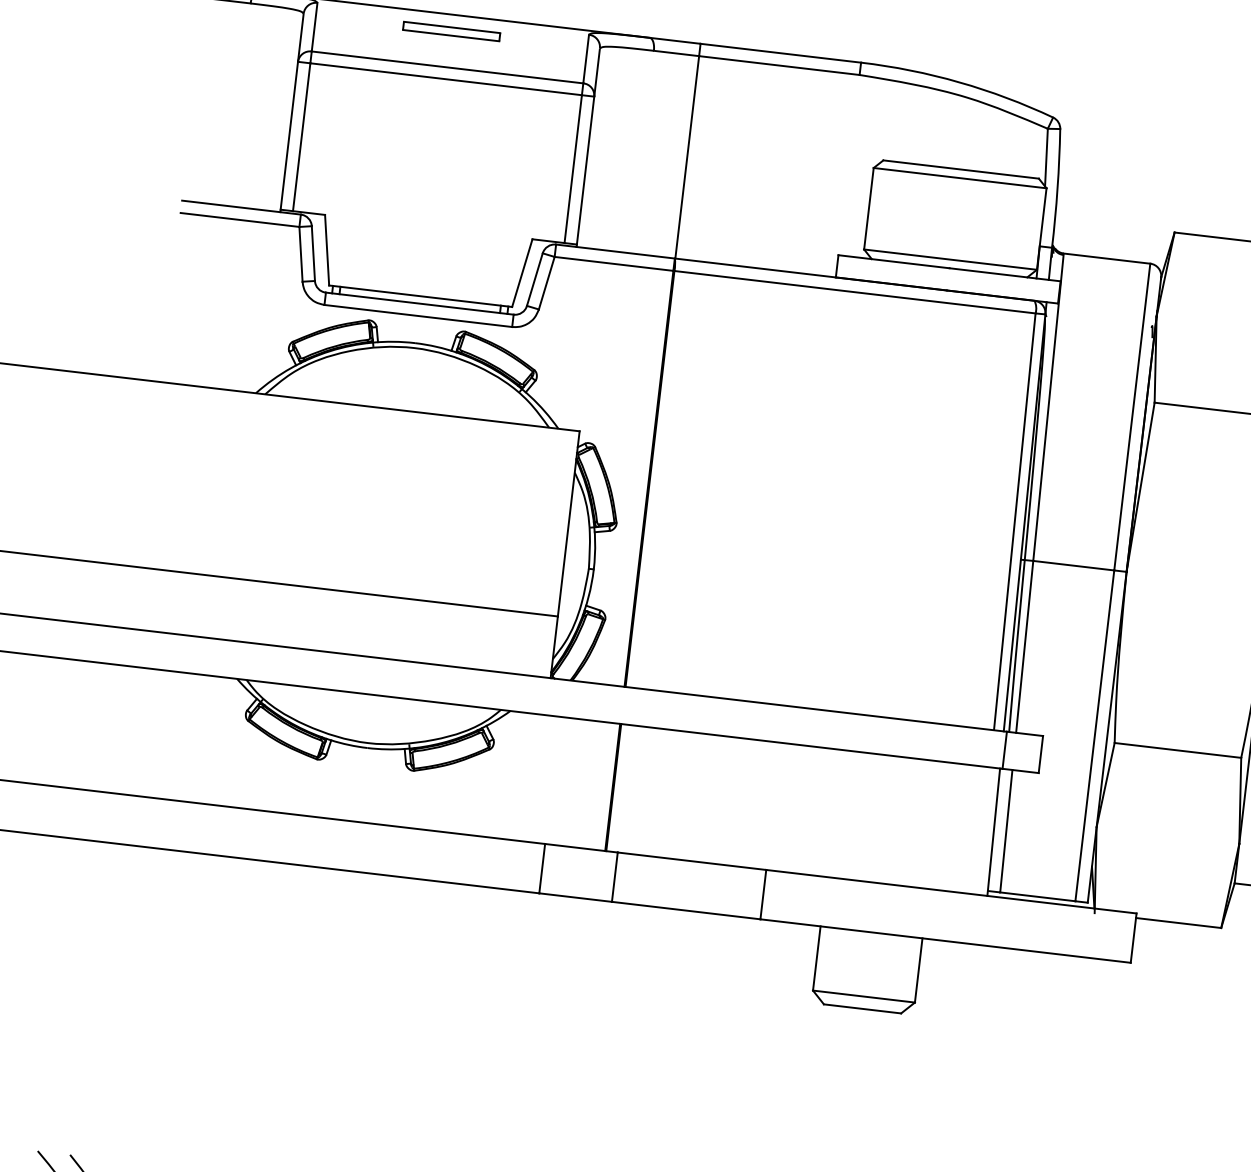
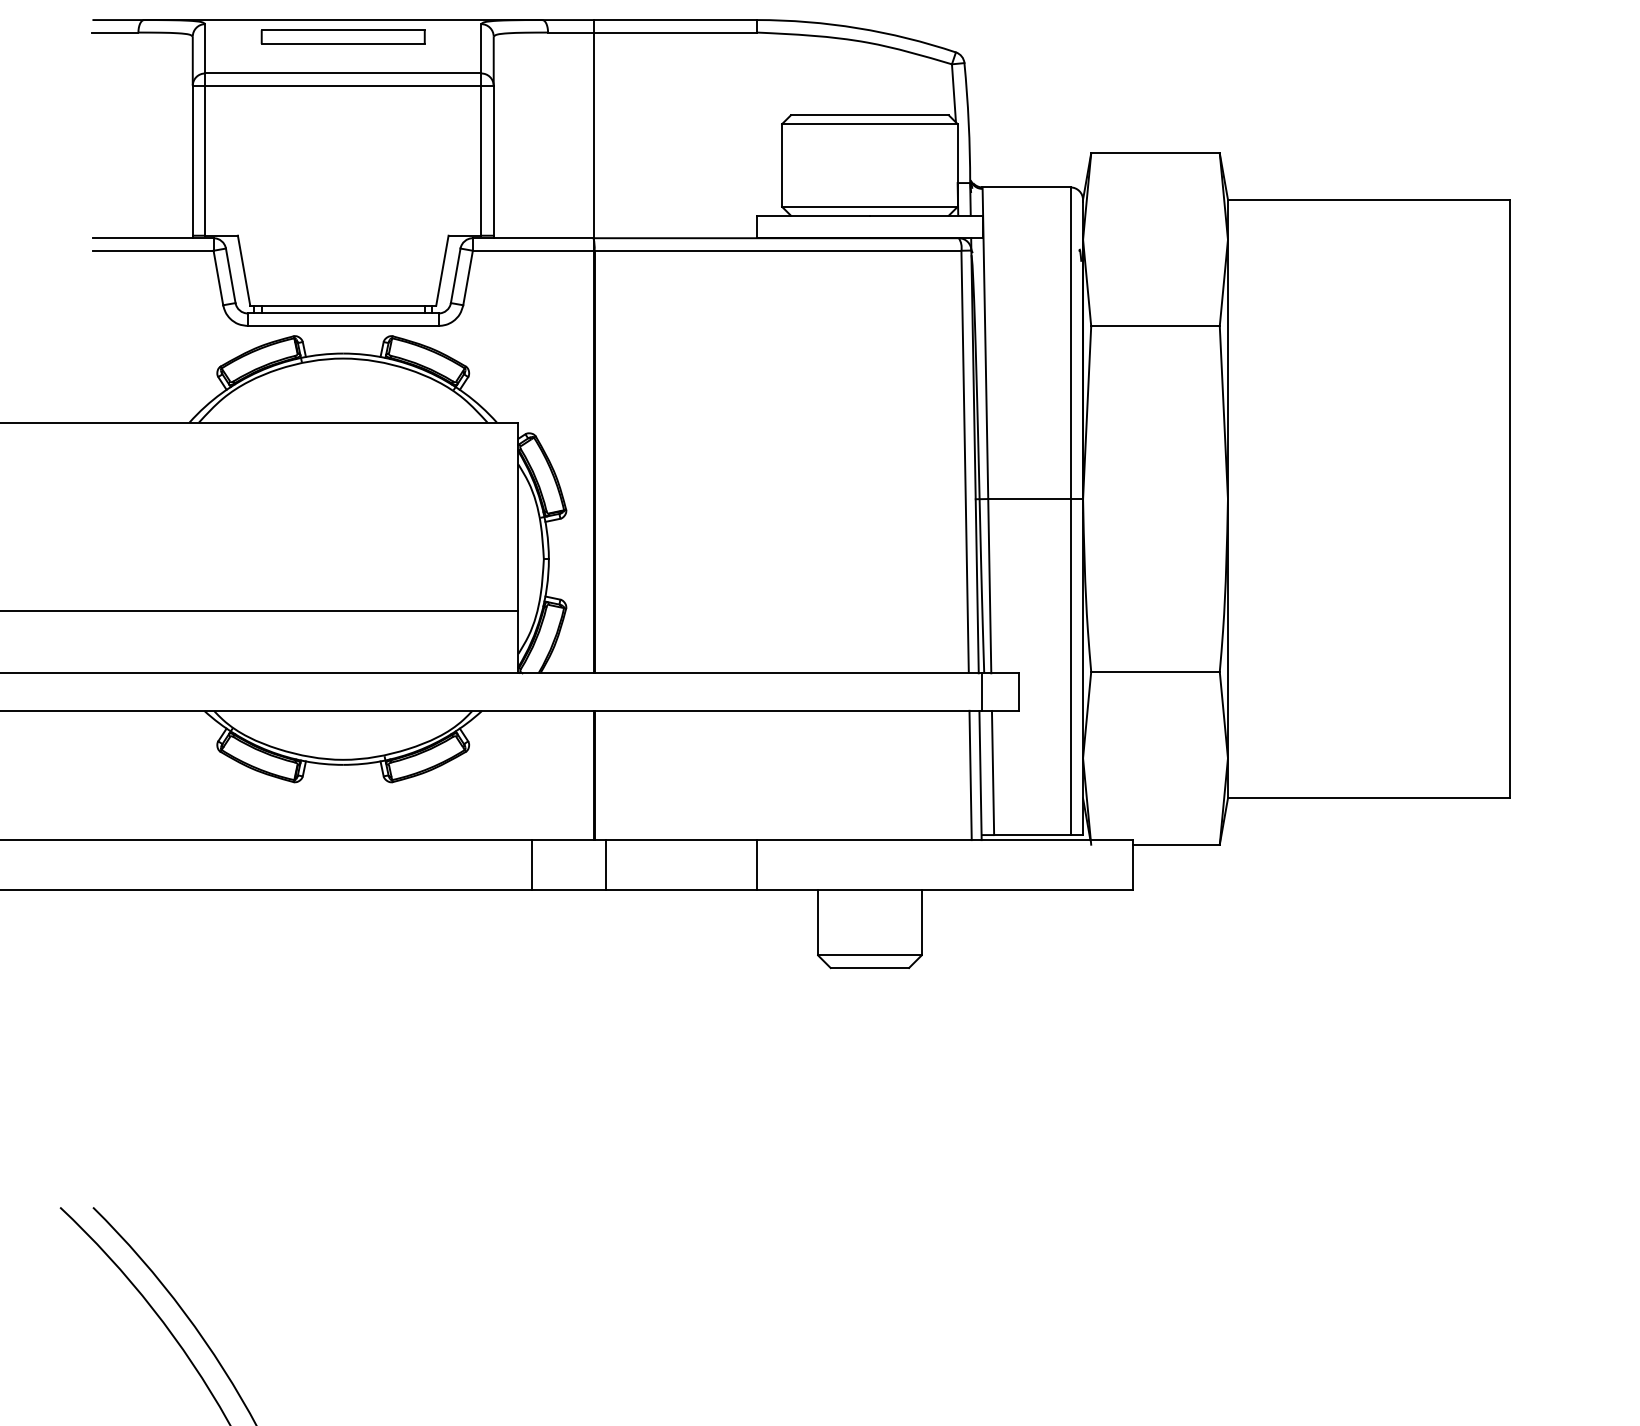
part: (451, 30) -> (342, 36), size x1.67
line: (983, 831) -> (970, 775), added

